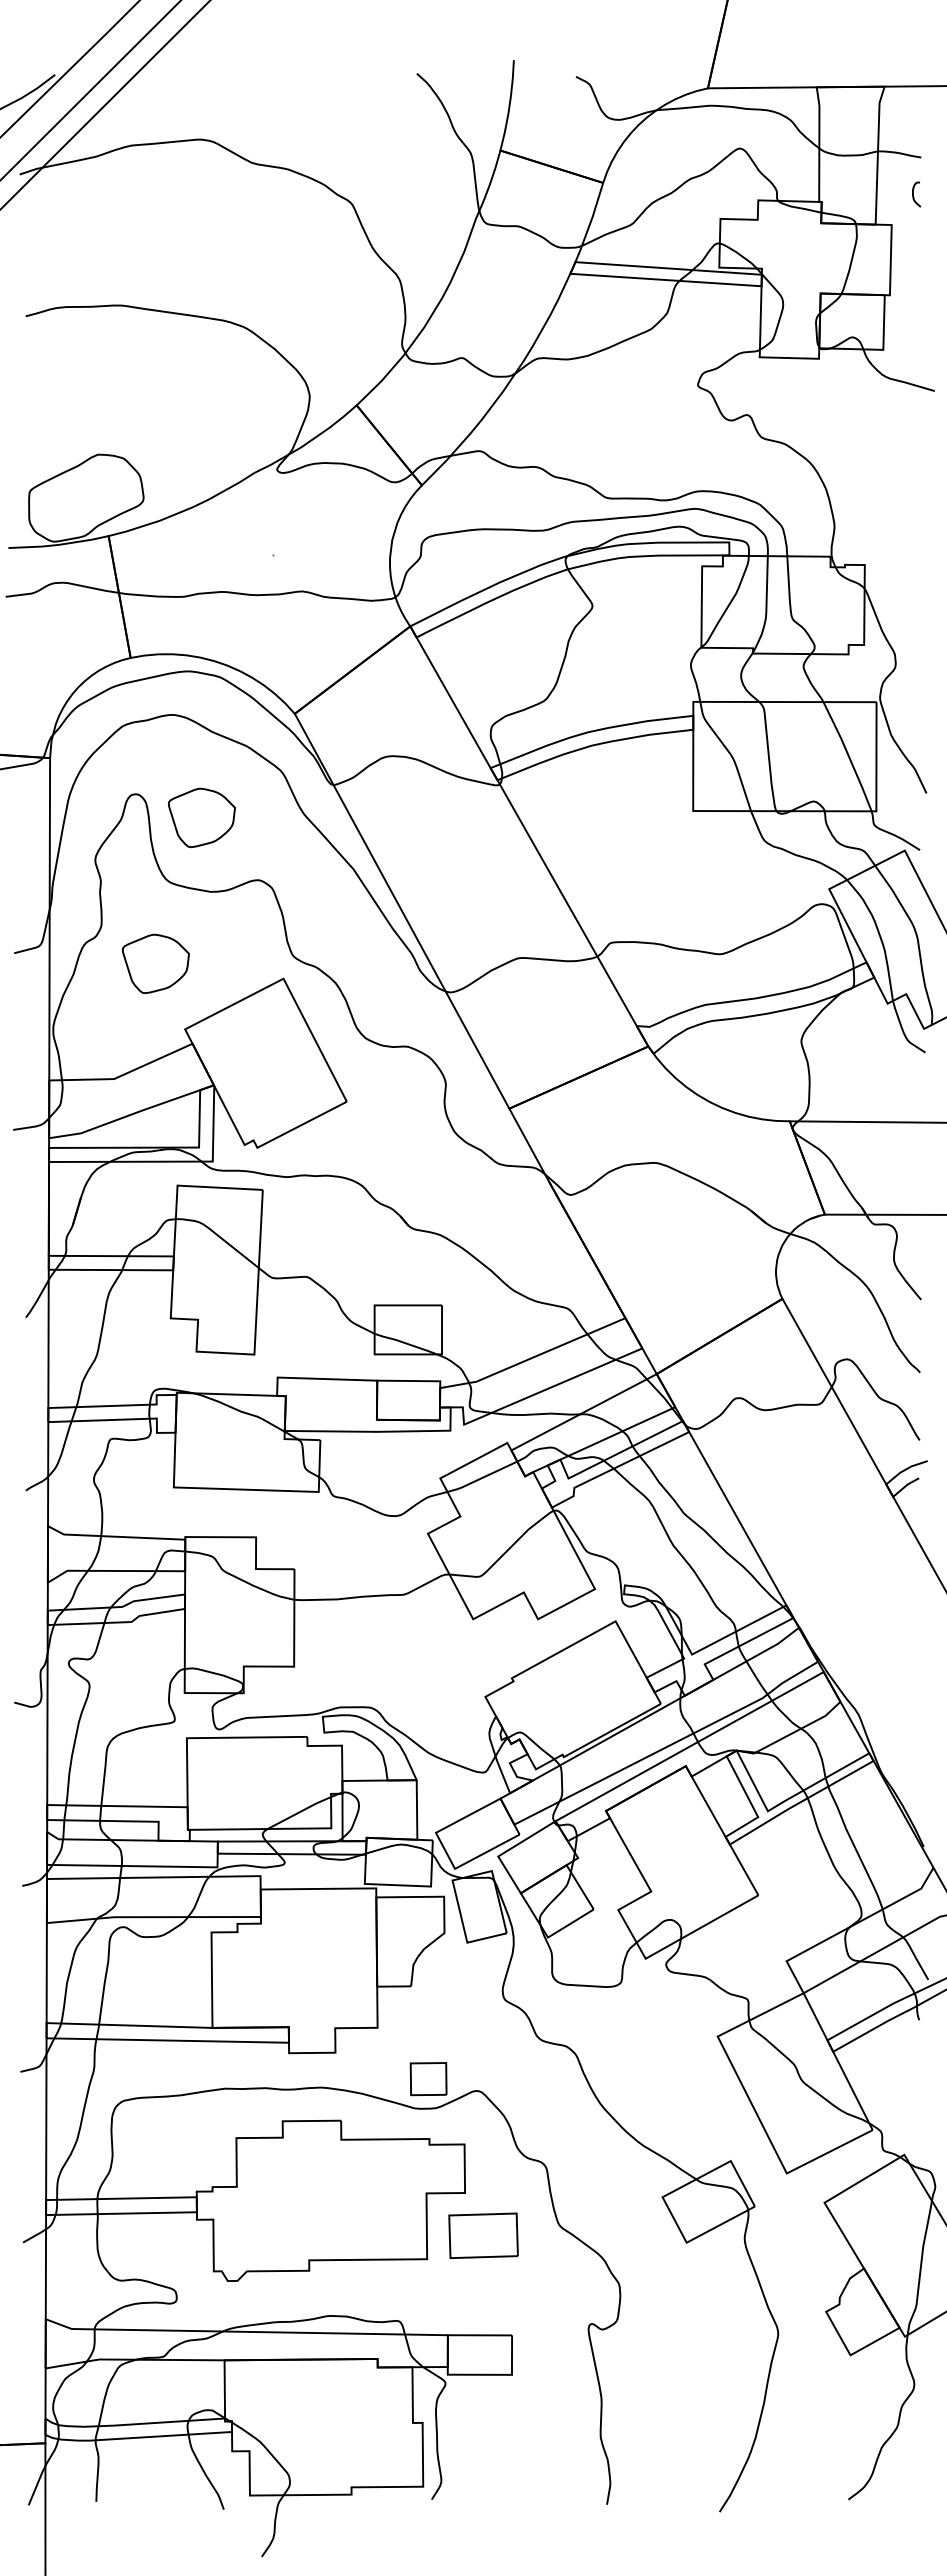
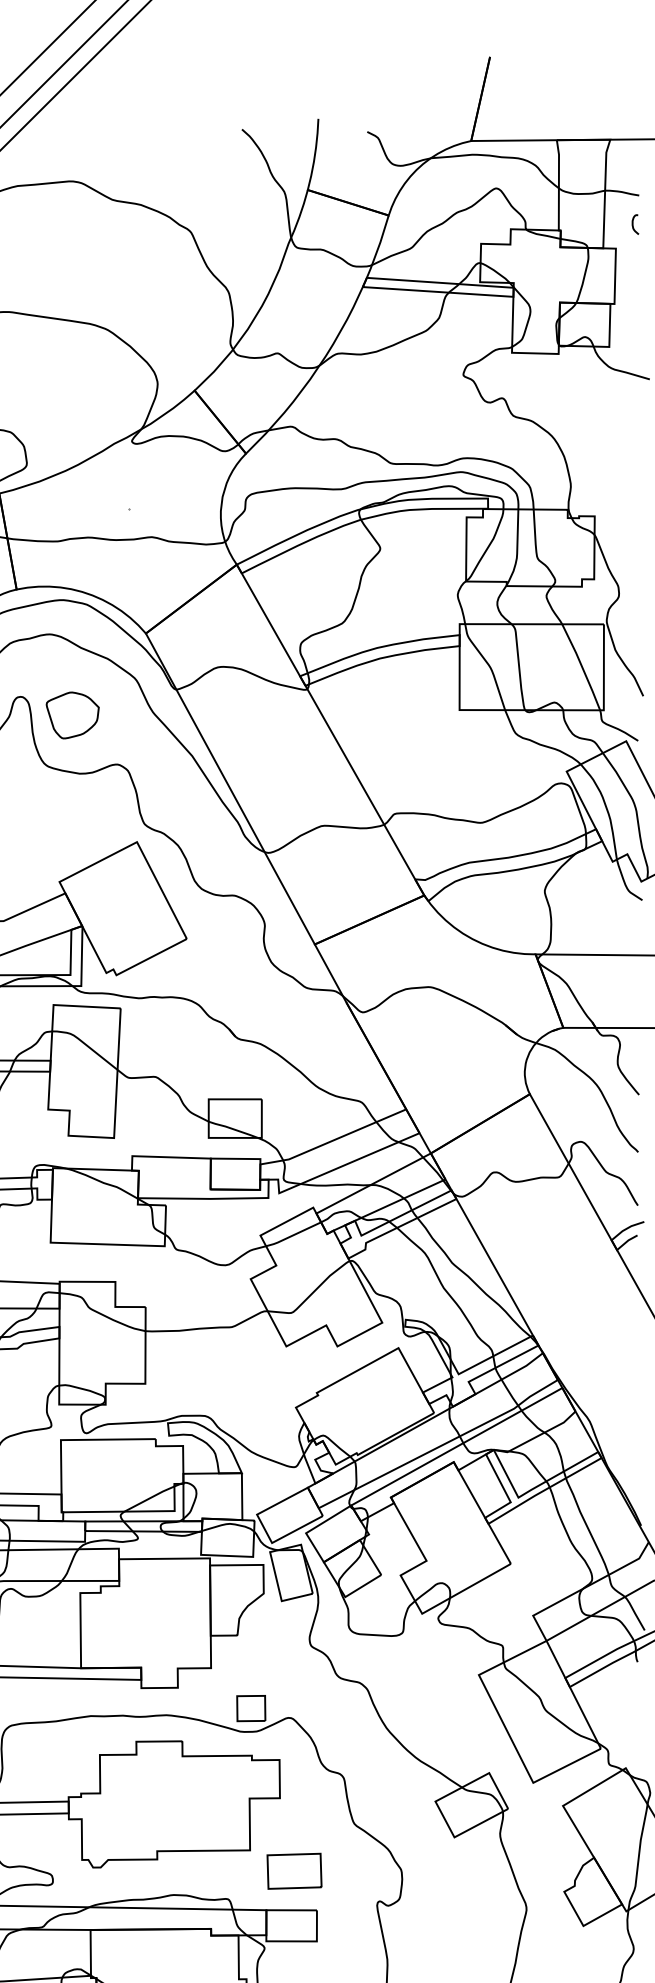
part: (155, 963) -> (36, 830), removed
part: (483, 2235) -> (294, 1871), moved

